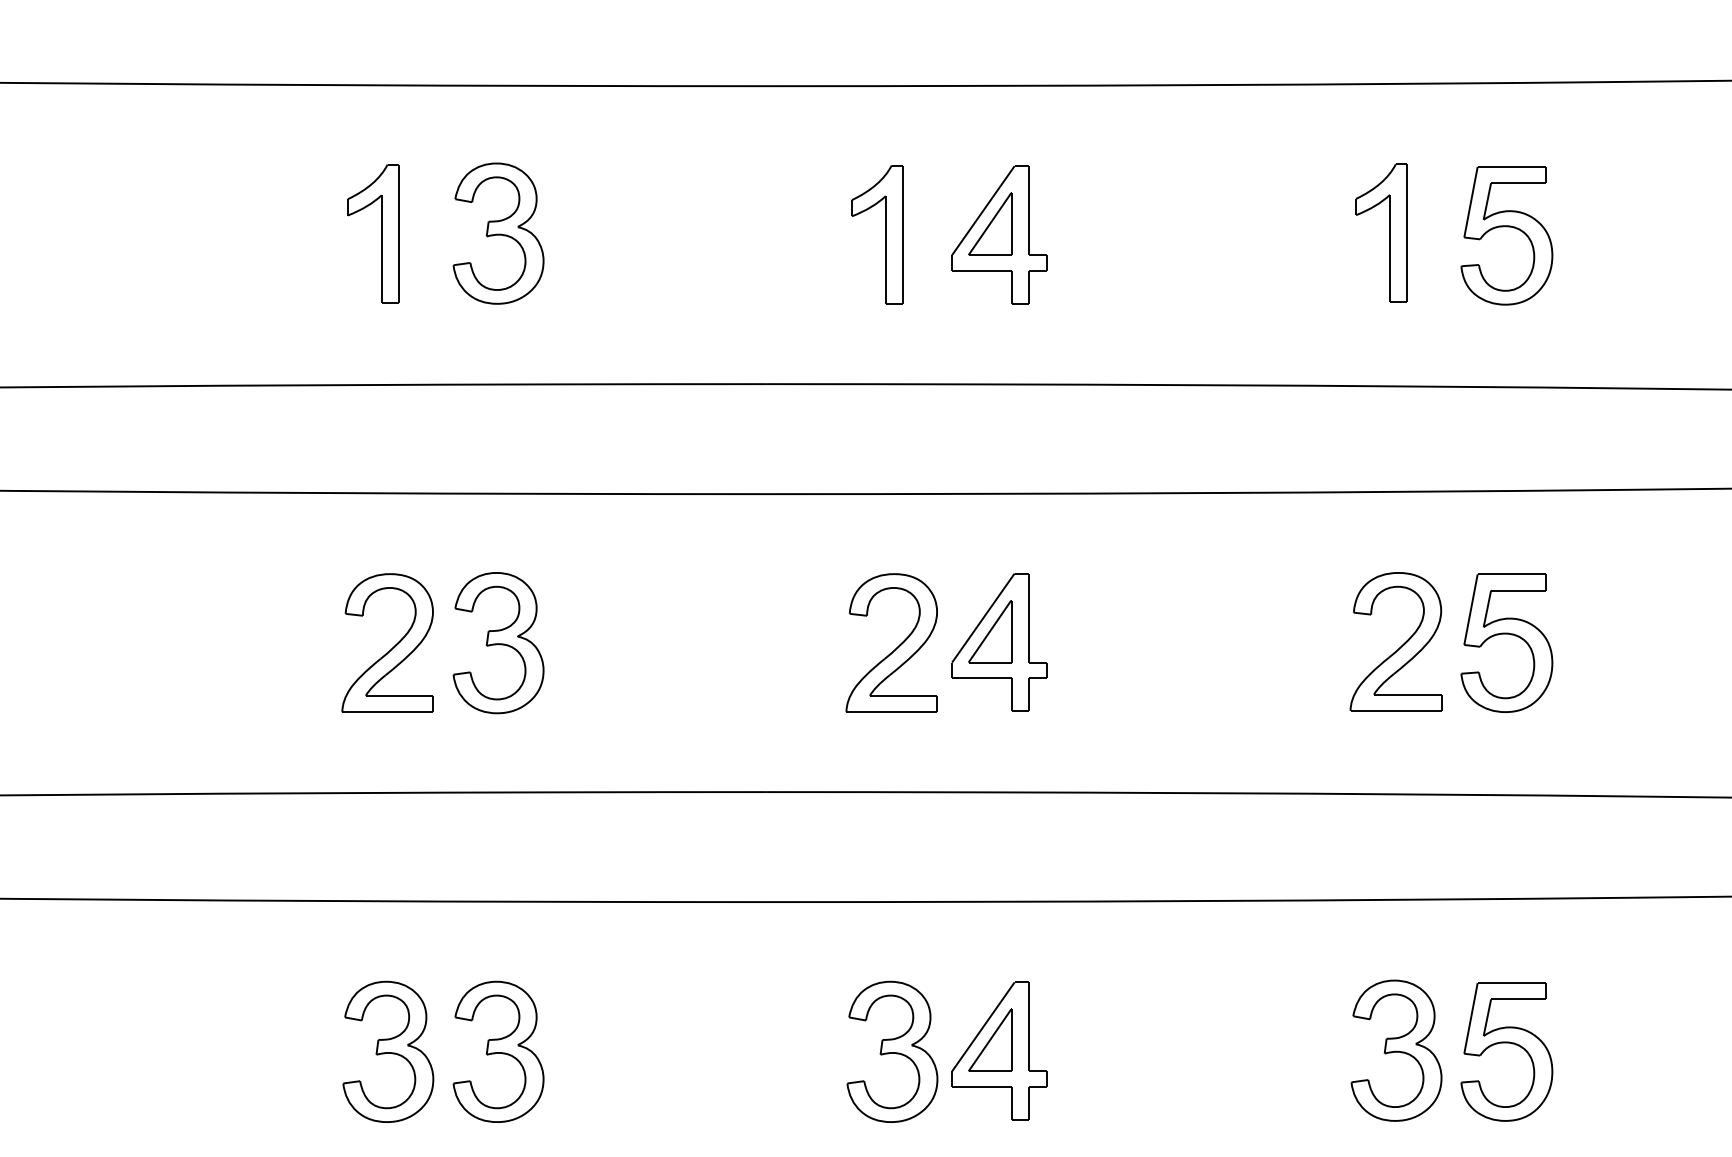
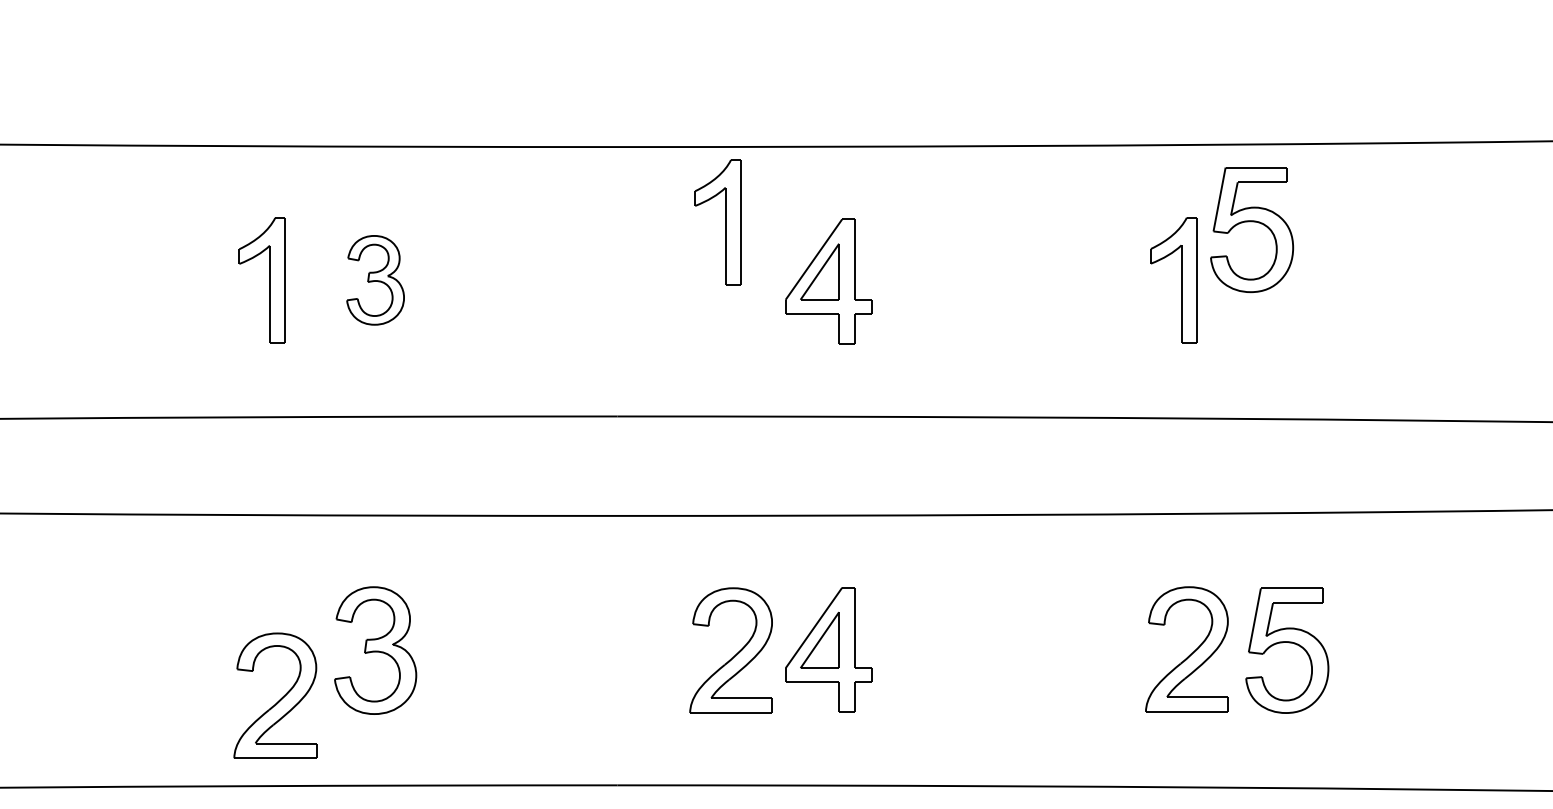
part: (1506, 227) -> (1251, 222), moved
part: (498, 233) -> (375, 280), size x0.7
part: (885, 234) -> (725, 222), moved
part: (392, 647) -> (279, 699), moved

